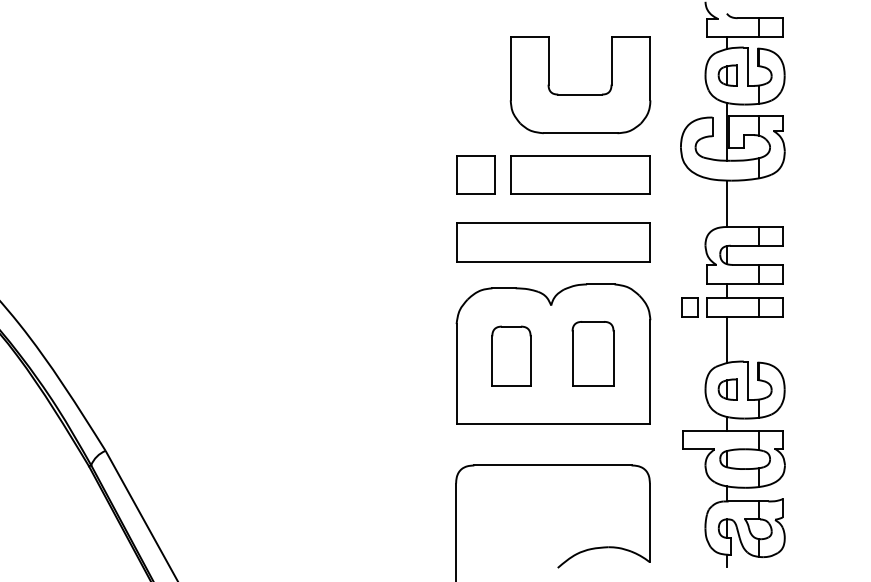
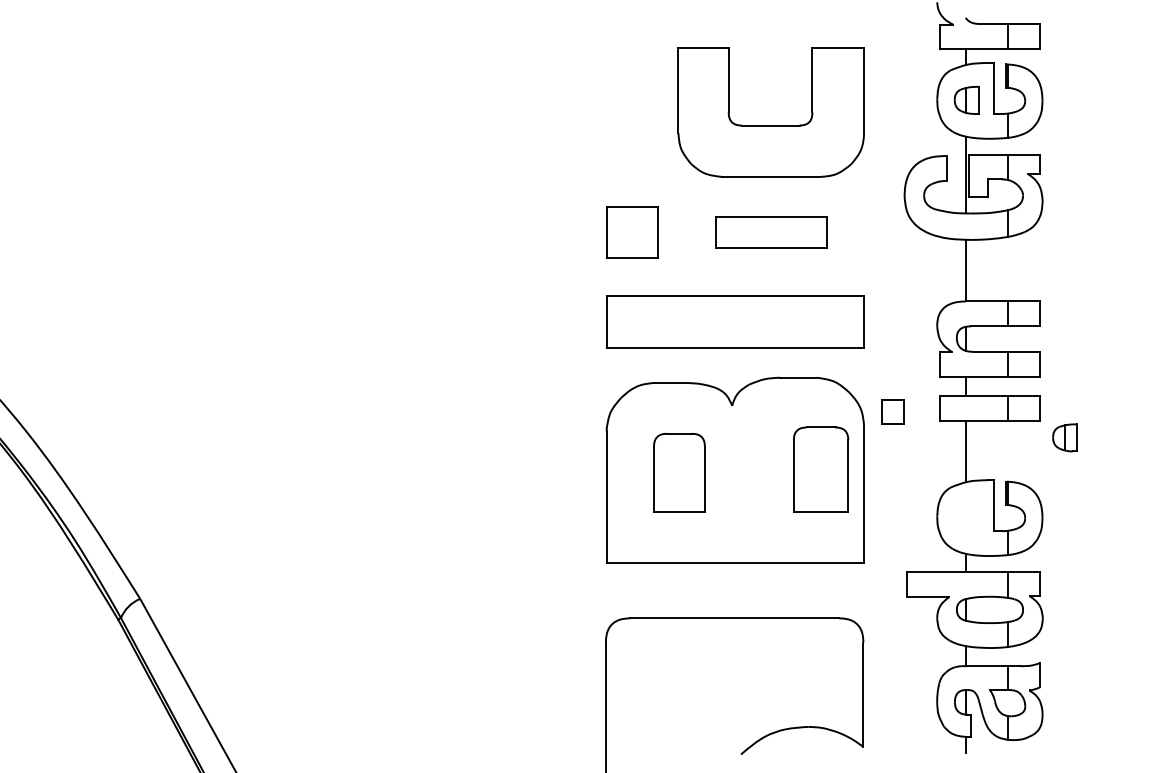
part: (580, 174) -> (771, 231), size x0.6
part: (689, 307) -> (892, 412), moved
part: (592, 353) -> (820, 469), moved
part: (727, 389) -> (1064, 437), moved

